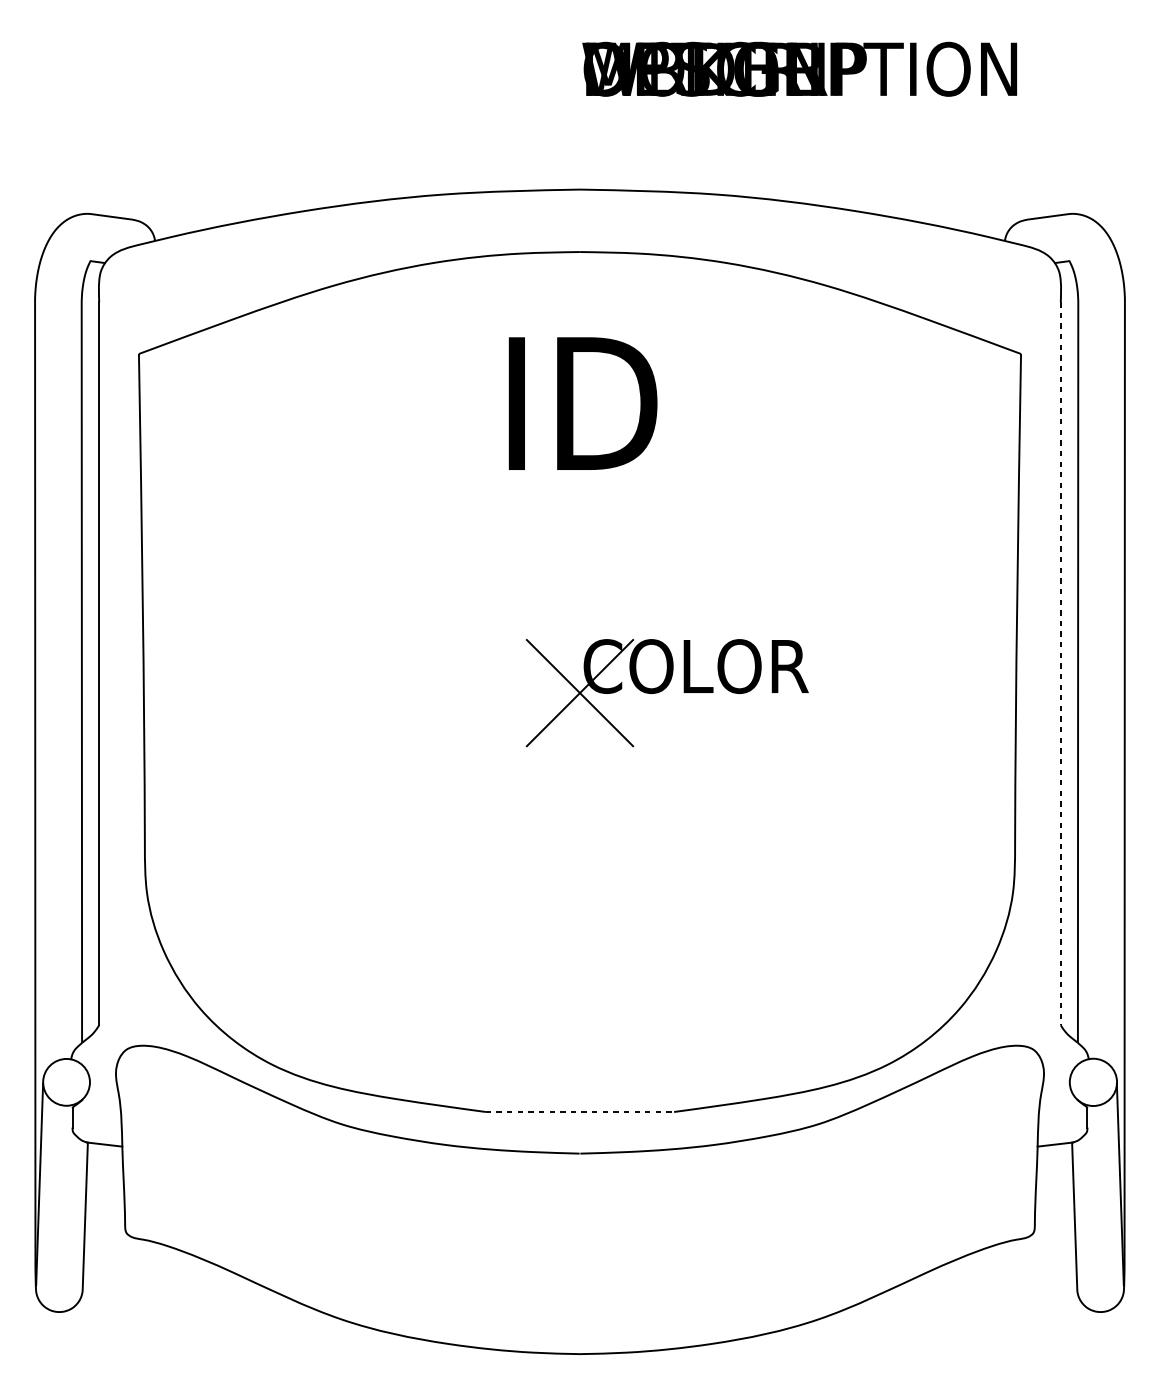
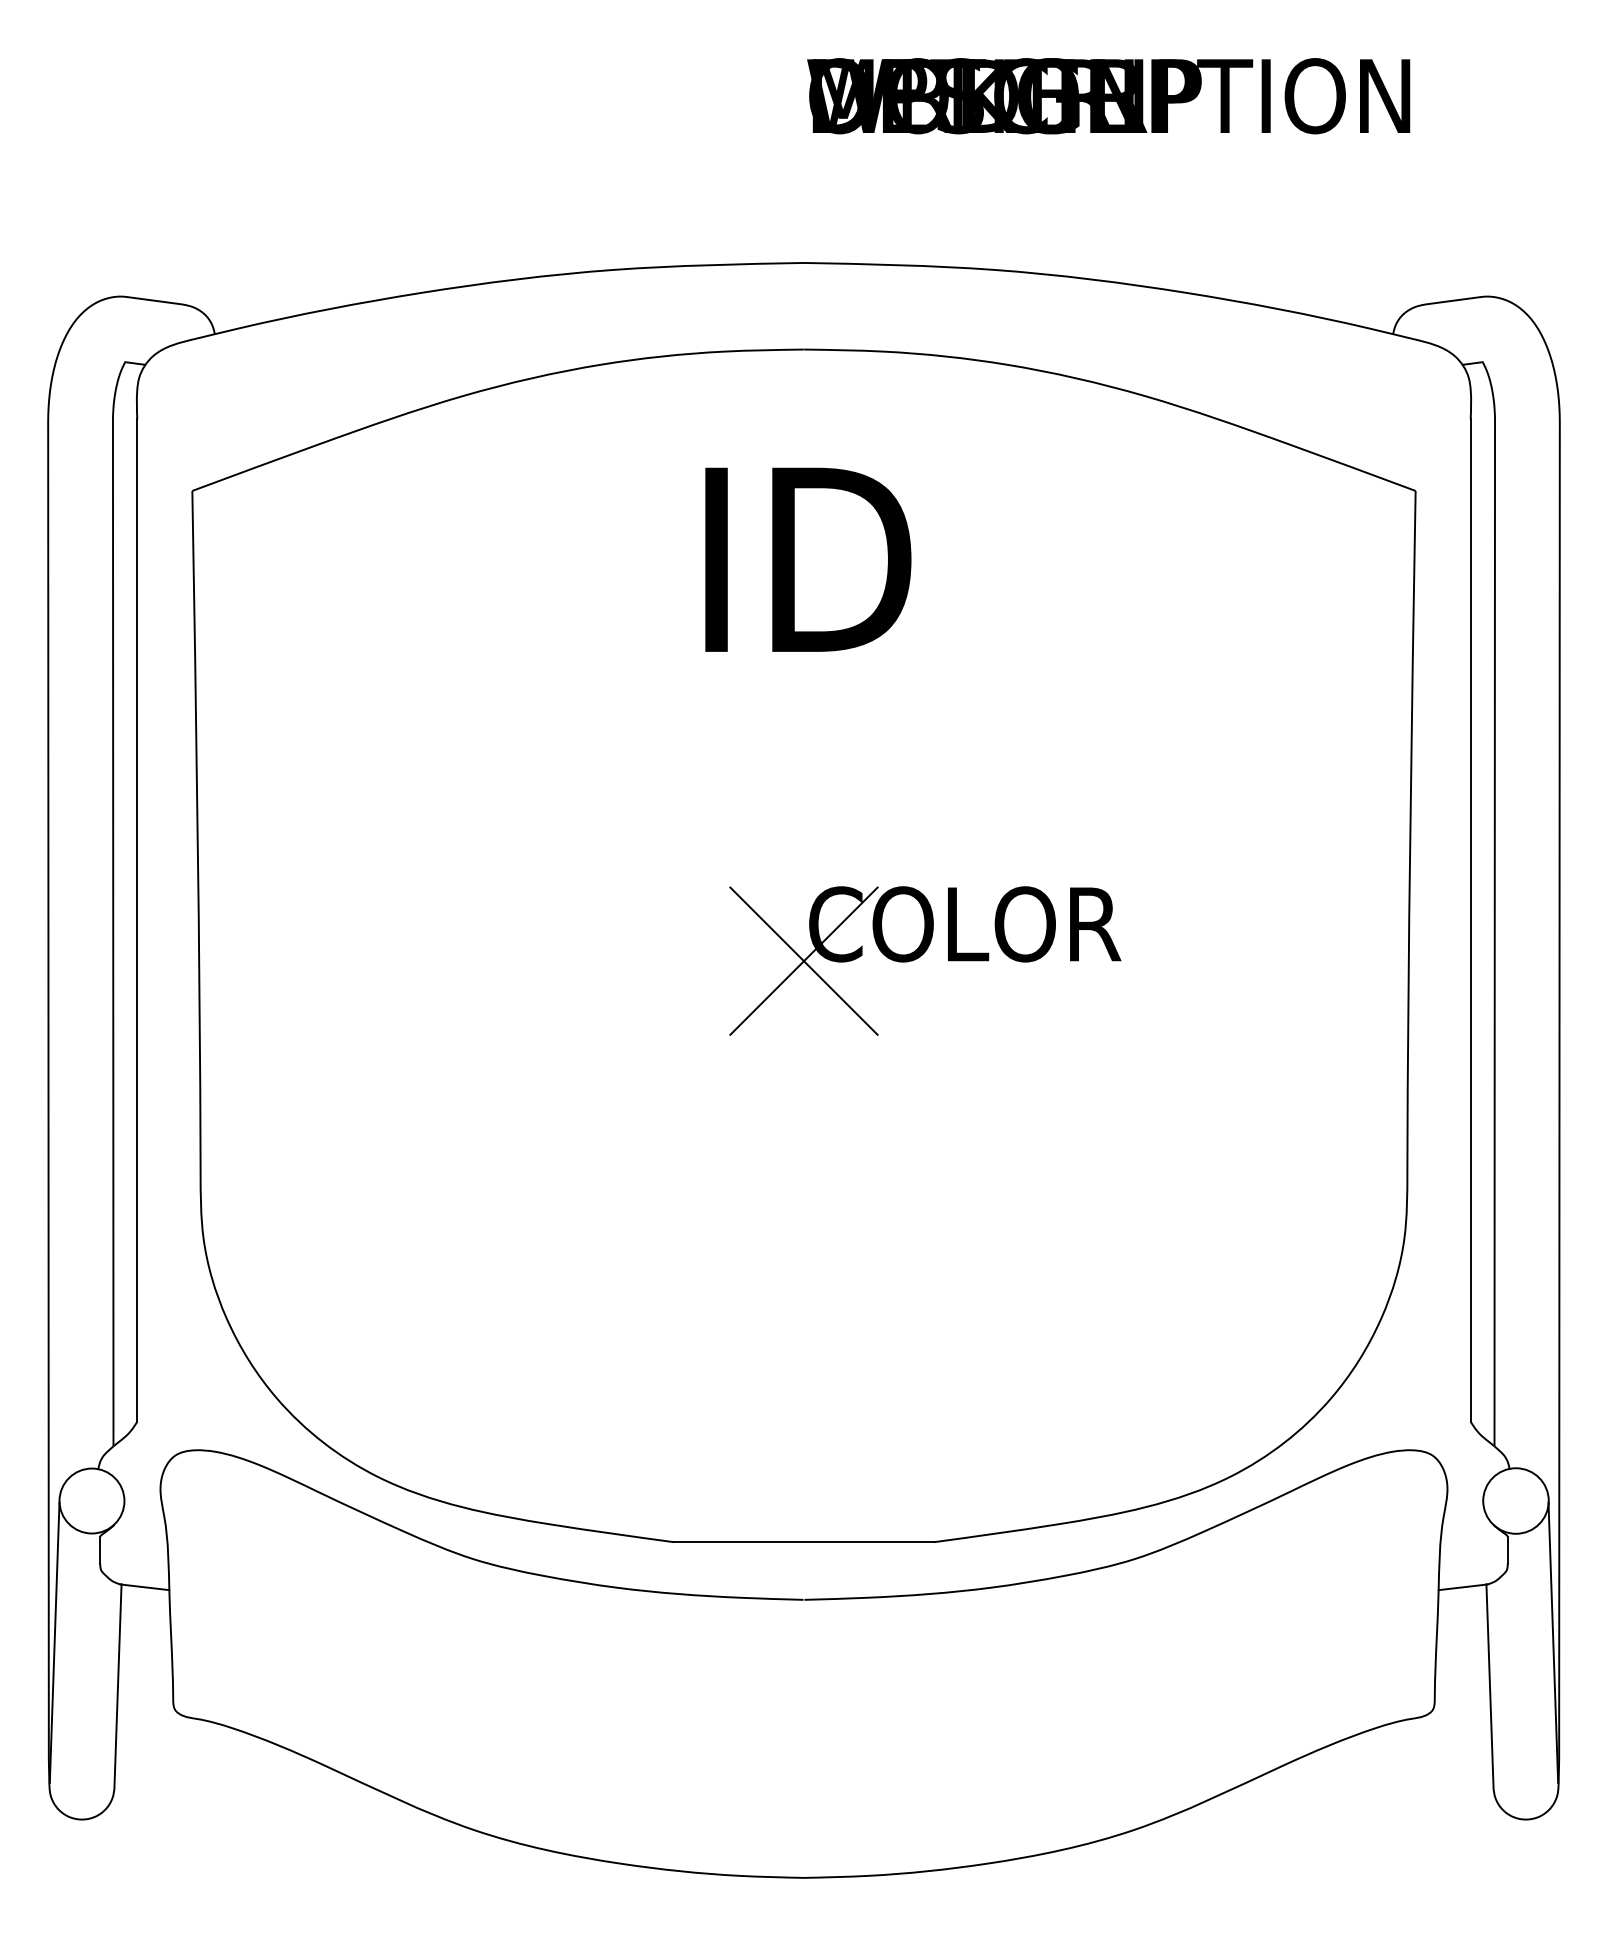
line: (1060, 663) -> (1470, 920), dashed -> solid
line: (579, 1112) -> (803, 1542), dashed -> solid

